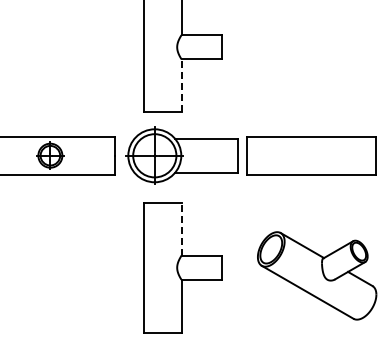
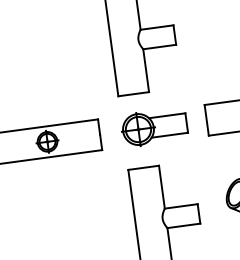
line: (181, 85) -> (146, 70), dashed -> solid
part: (181, 155) -> (153, 127), size x0.71
line: (181, 228) -> (161, 186), dashed -> solid

